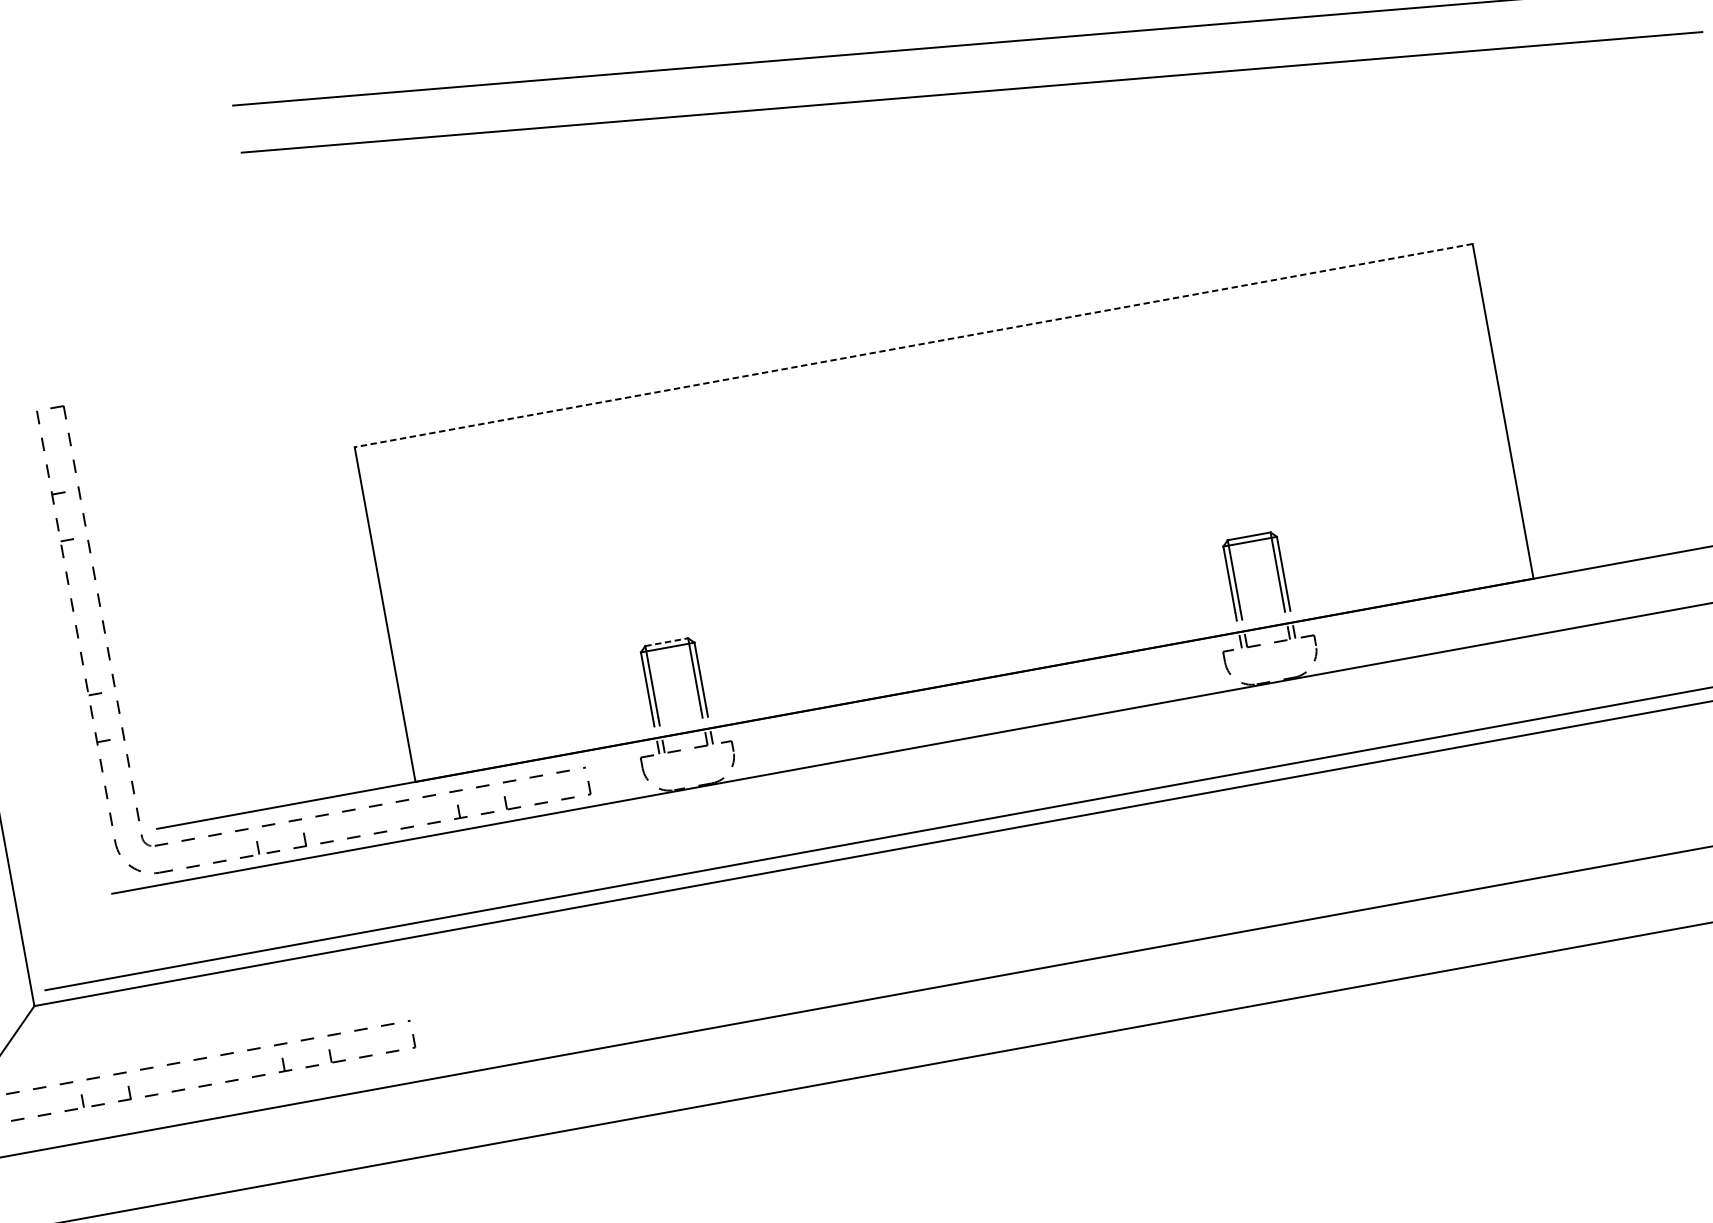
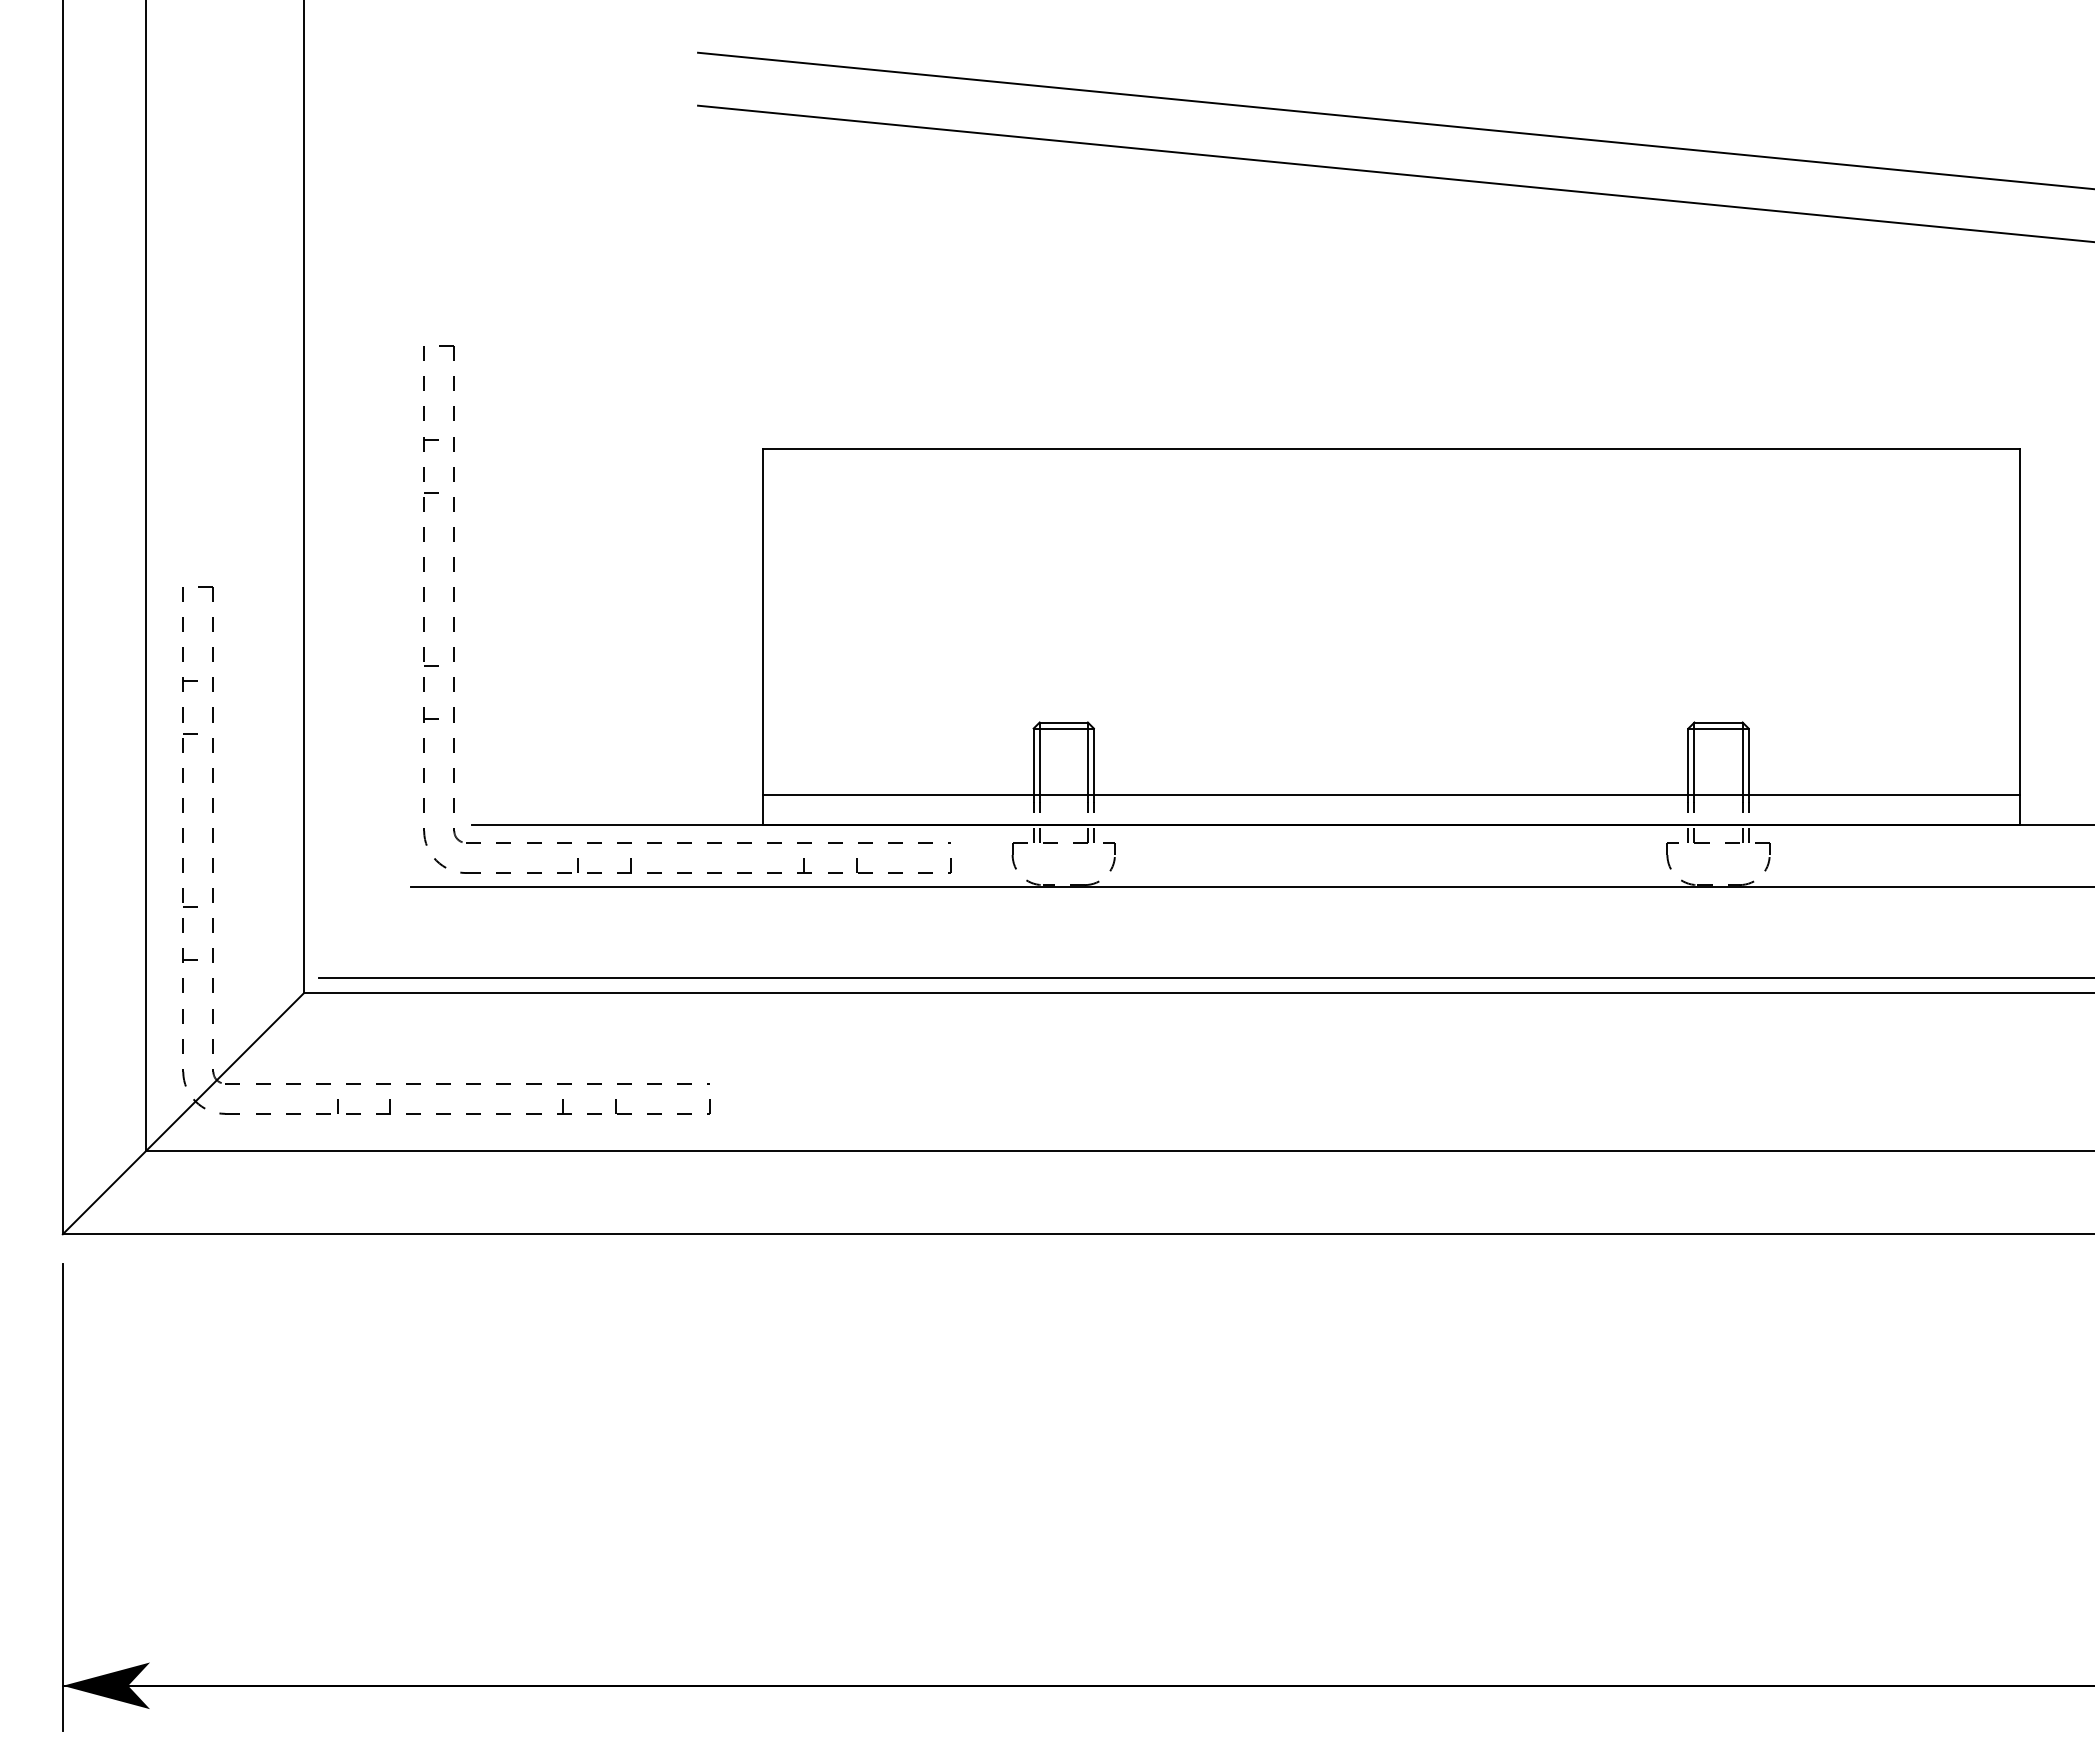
line: (913, 345) -> (1390, 448), dashed -> solid
line: (667, 642) -> (1064, 722), dashed -> solid
line: (969, 653) -> (1390, 794), added

